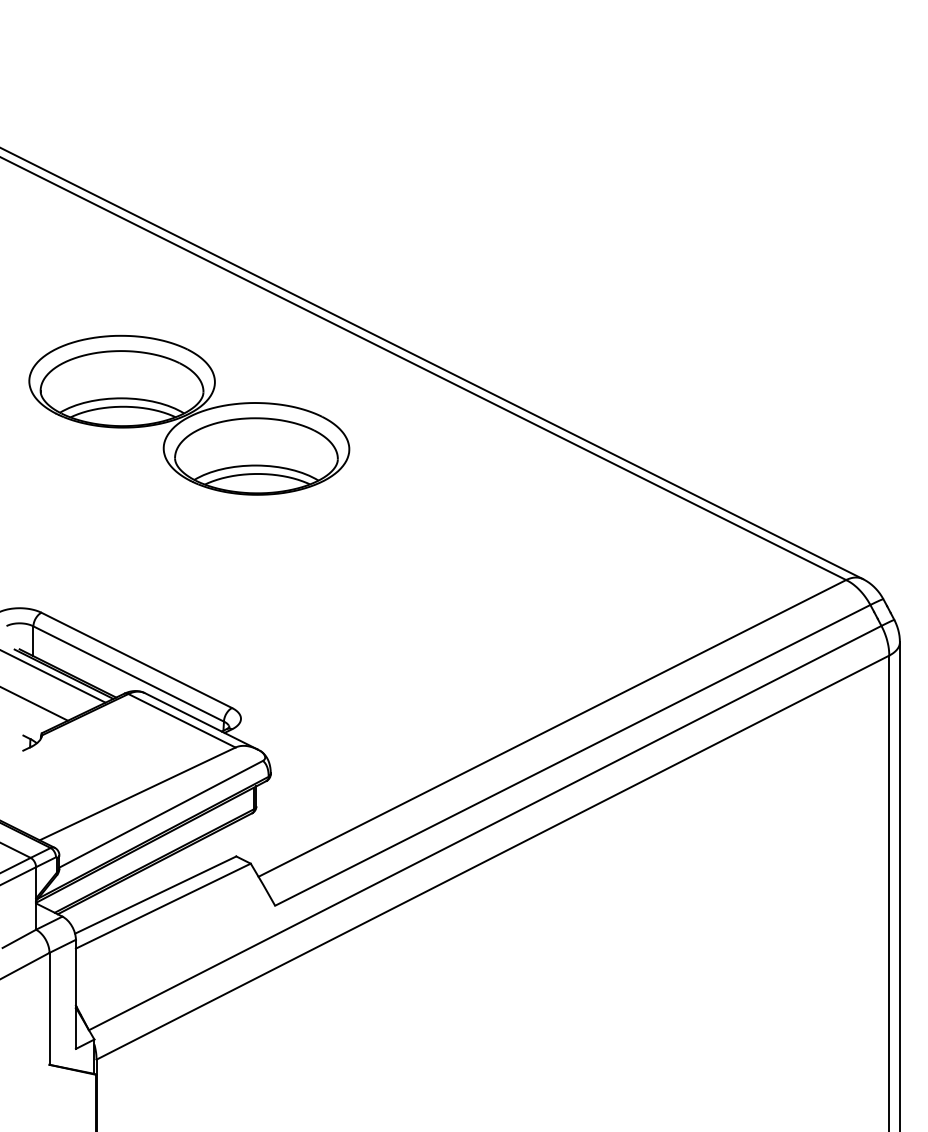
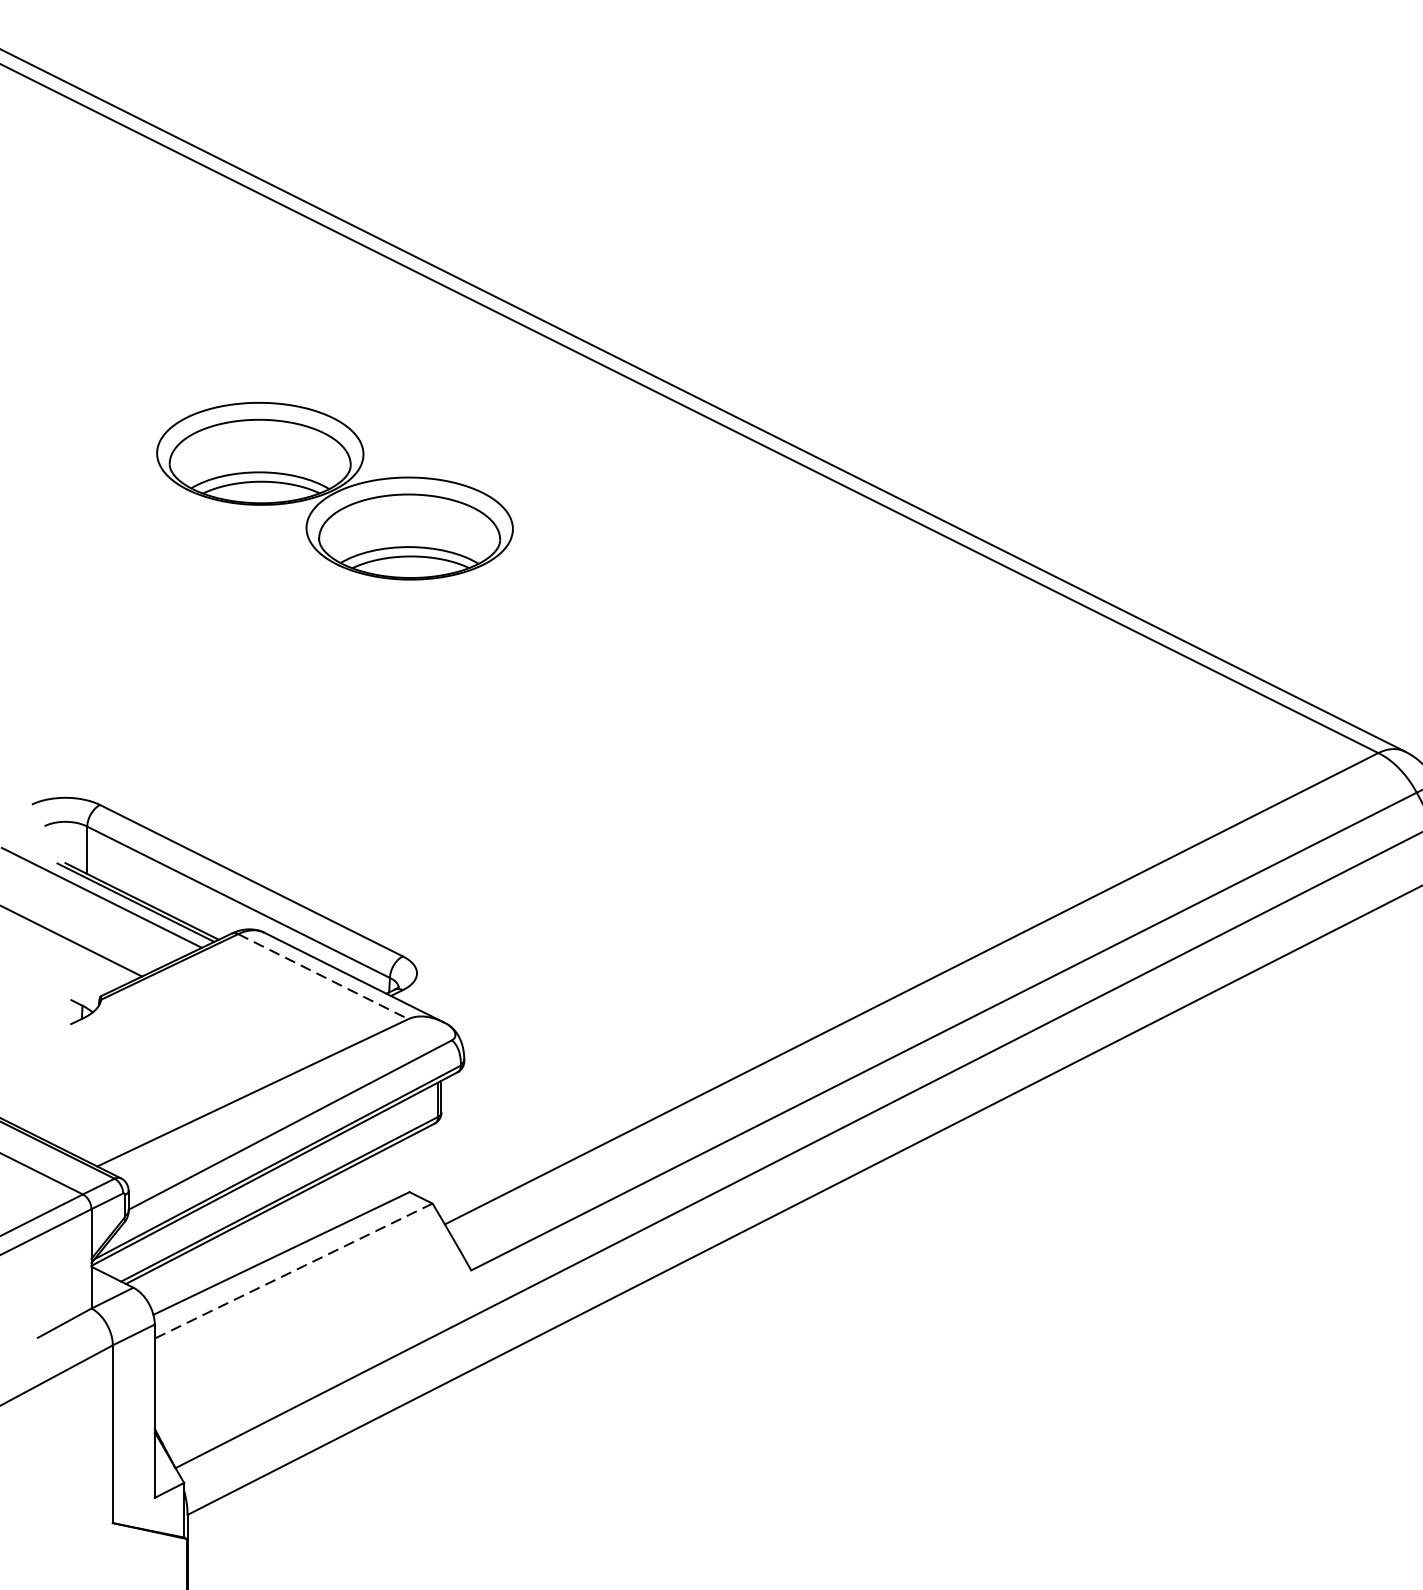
part: (189, 414) -> (335, 490), size x0.7
line: (182, 720) -> (324, 976), solid -> dashed
line: (162, 906) -> (292, 1271), solid -> dashed

